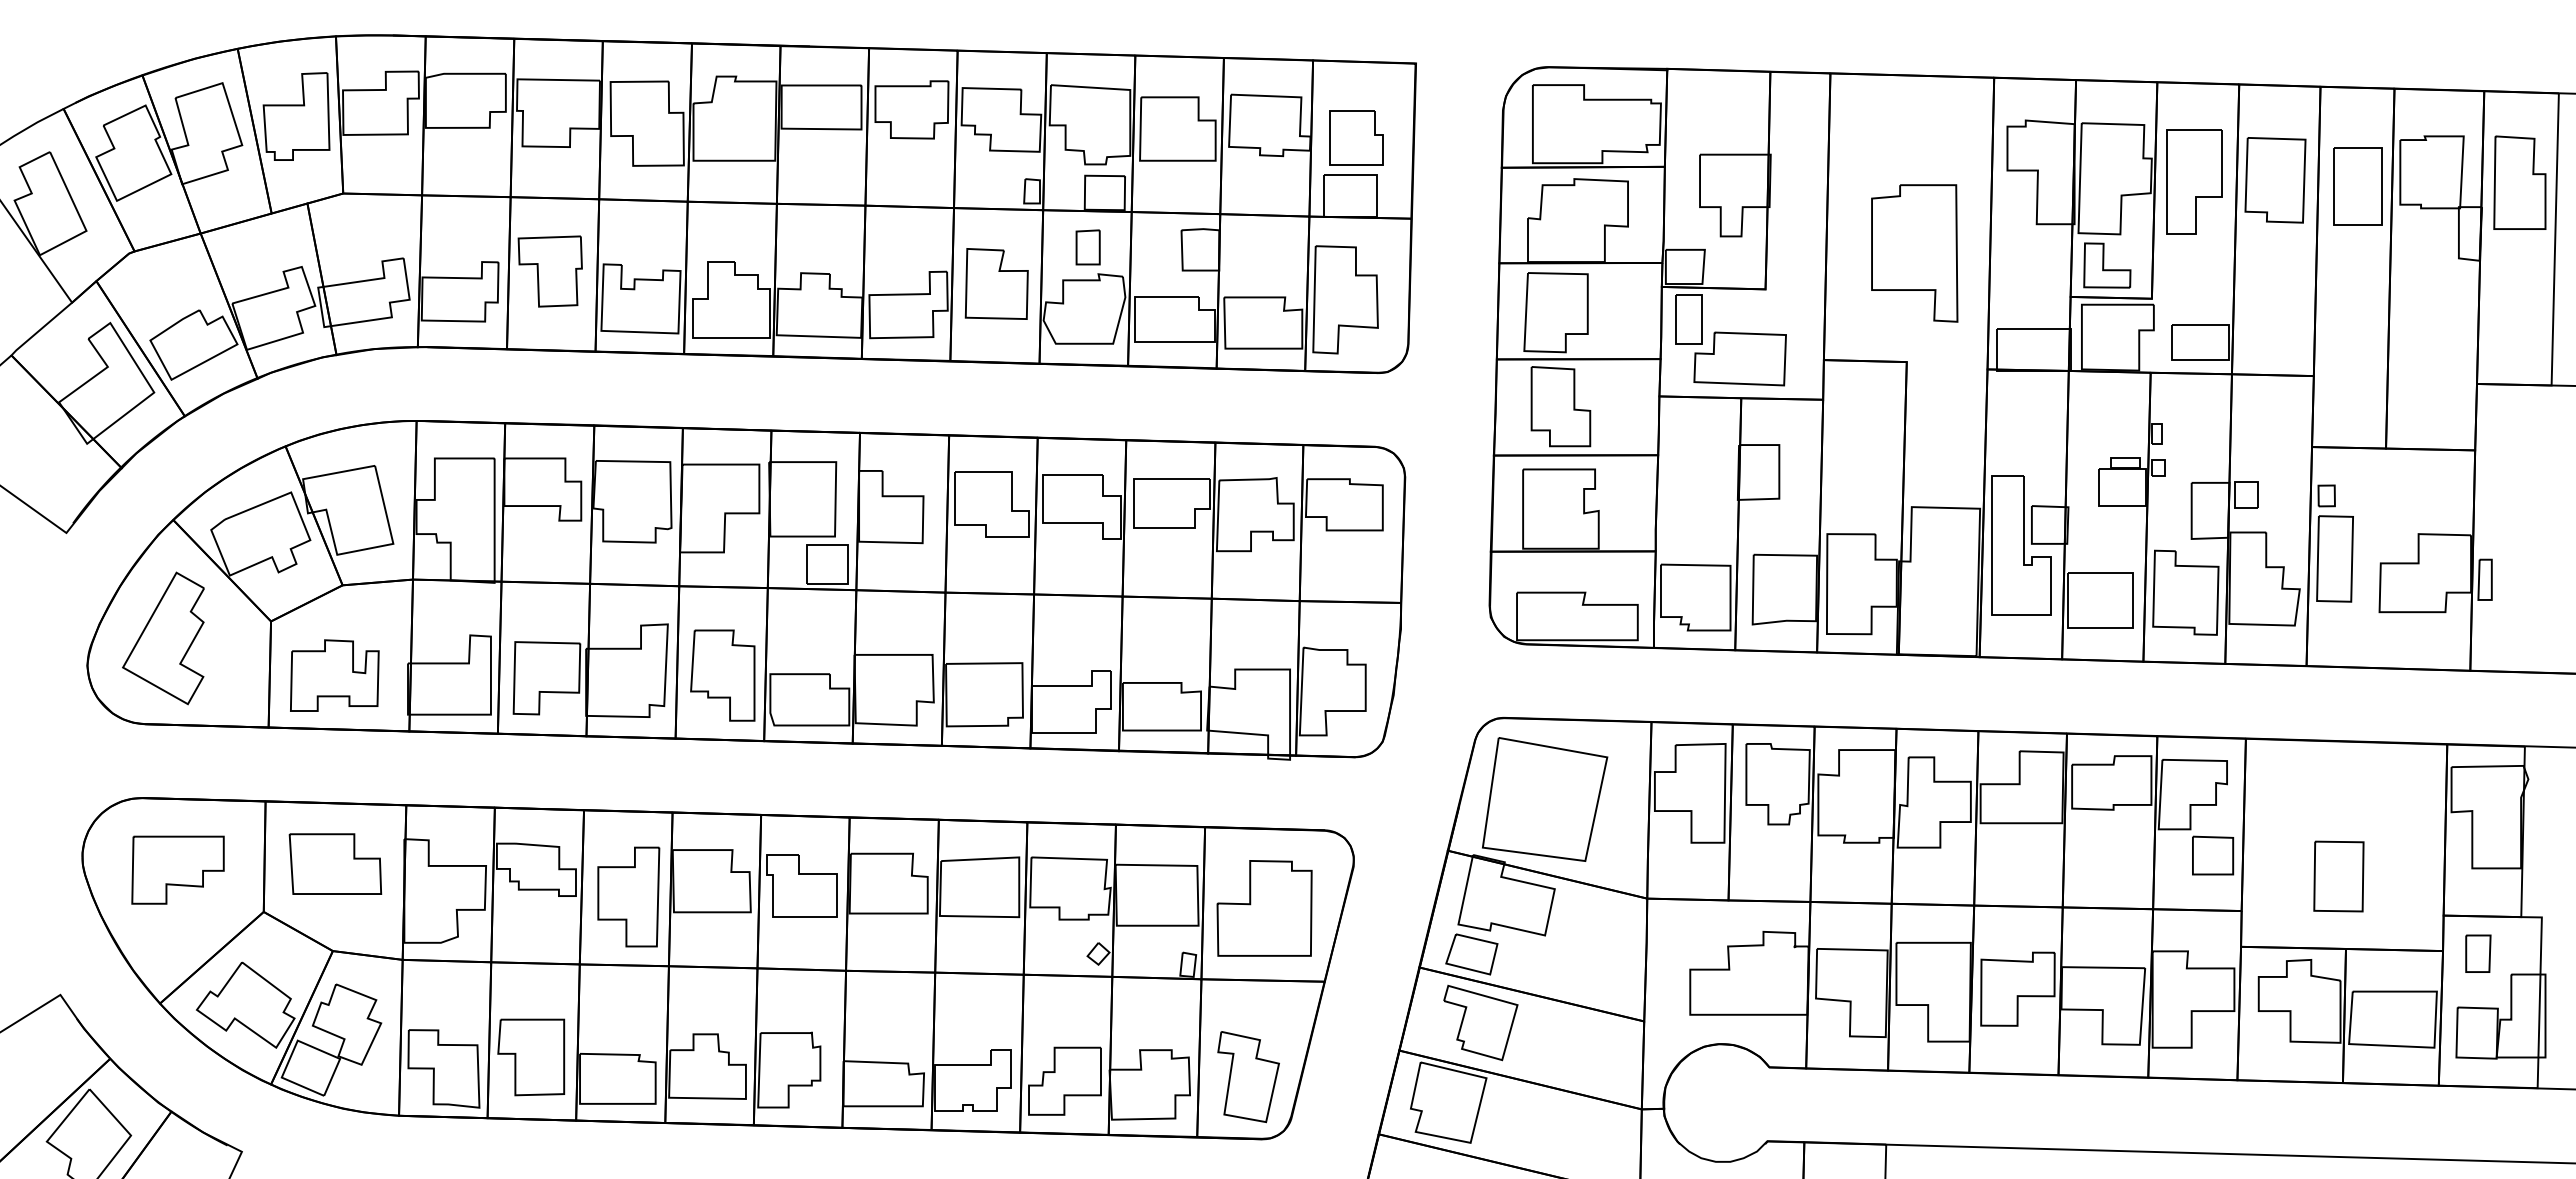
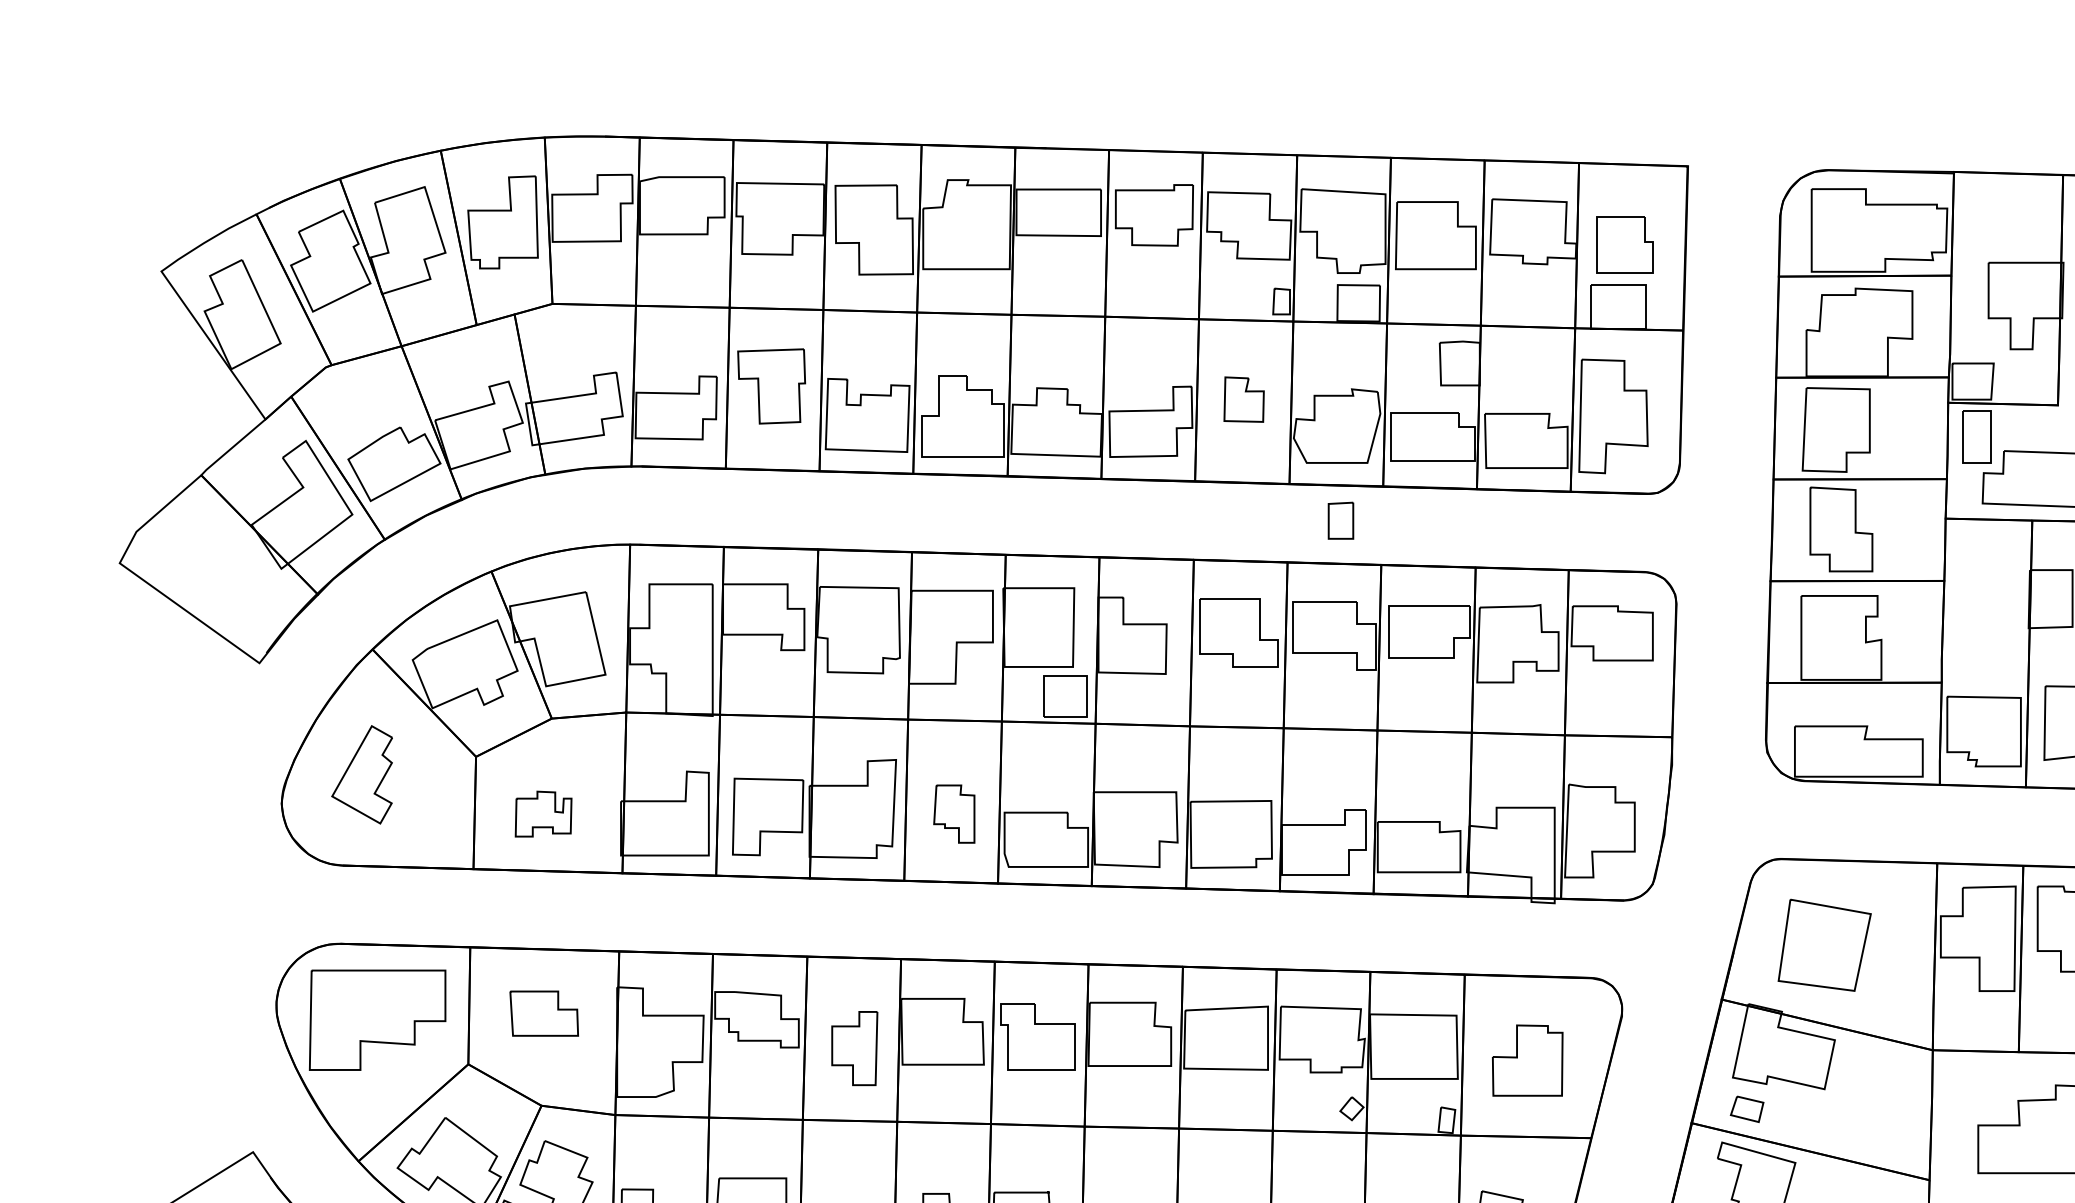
part: (1087, 247) -> (1340, 520), moved
part: (996, 283) -> (1243, 399), size x0.6
part: (163, 638) -> (362, 774), size x0.7
part: (334, 675) -> (543, 814), size x0.6
part: (722, 675) -> (953, 814), size x0.6
part: (1545, 799) -> (1825, 945), size x0.7
part: (335, 863) -> (544, 1013), size x0.7
part: (177, 869) -> (377, 1019), size x1.4
part: (628, 896) -> (854, 1047), size x0.7
part: (1264, 908) -> (1527, 1060), size x0.7
part: (1471, 954) -> (1746, 1109), size x0.6

